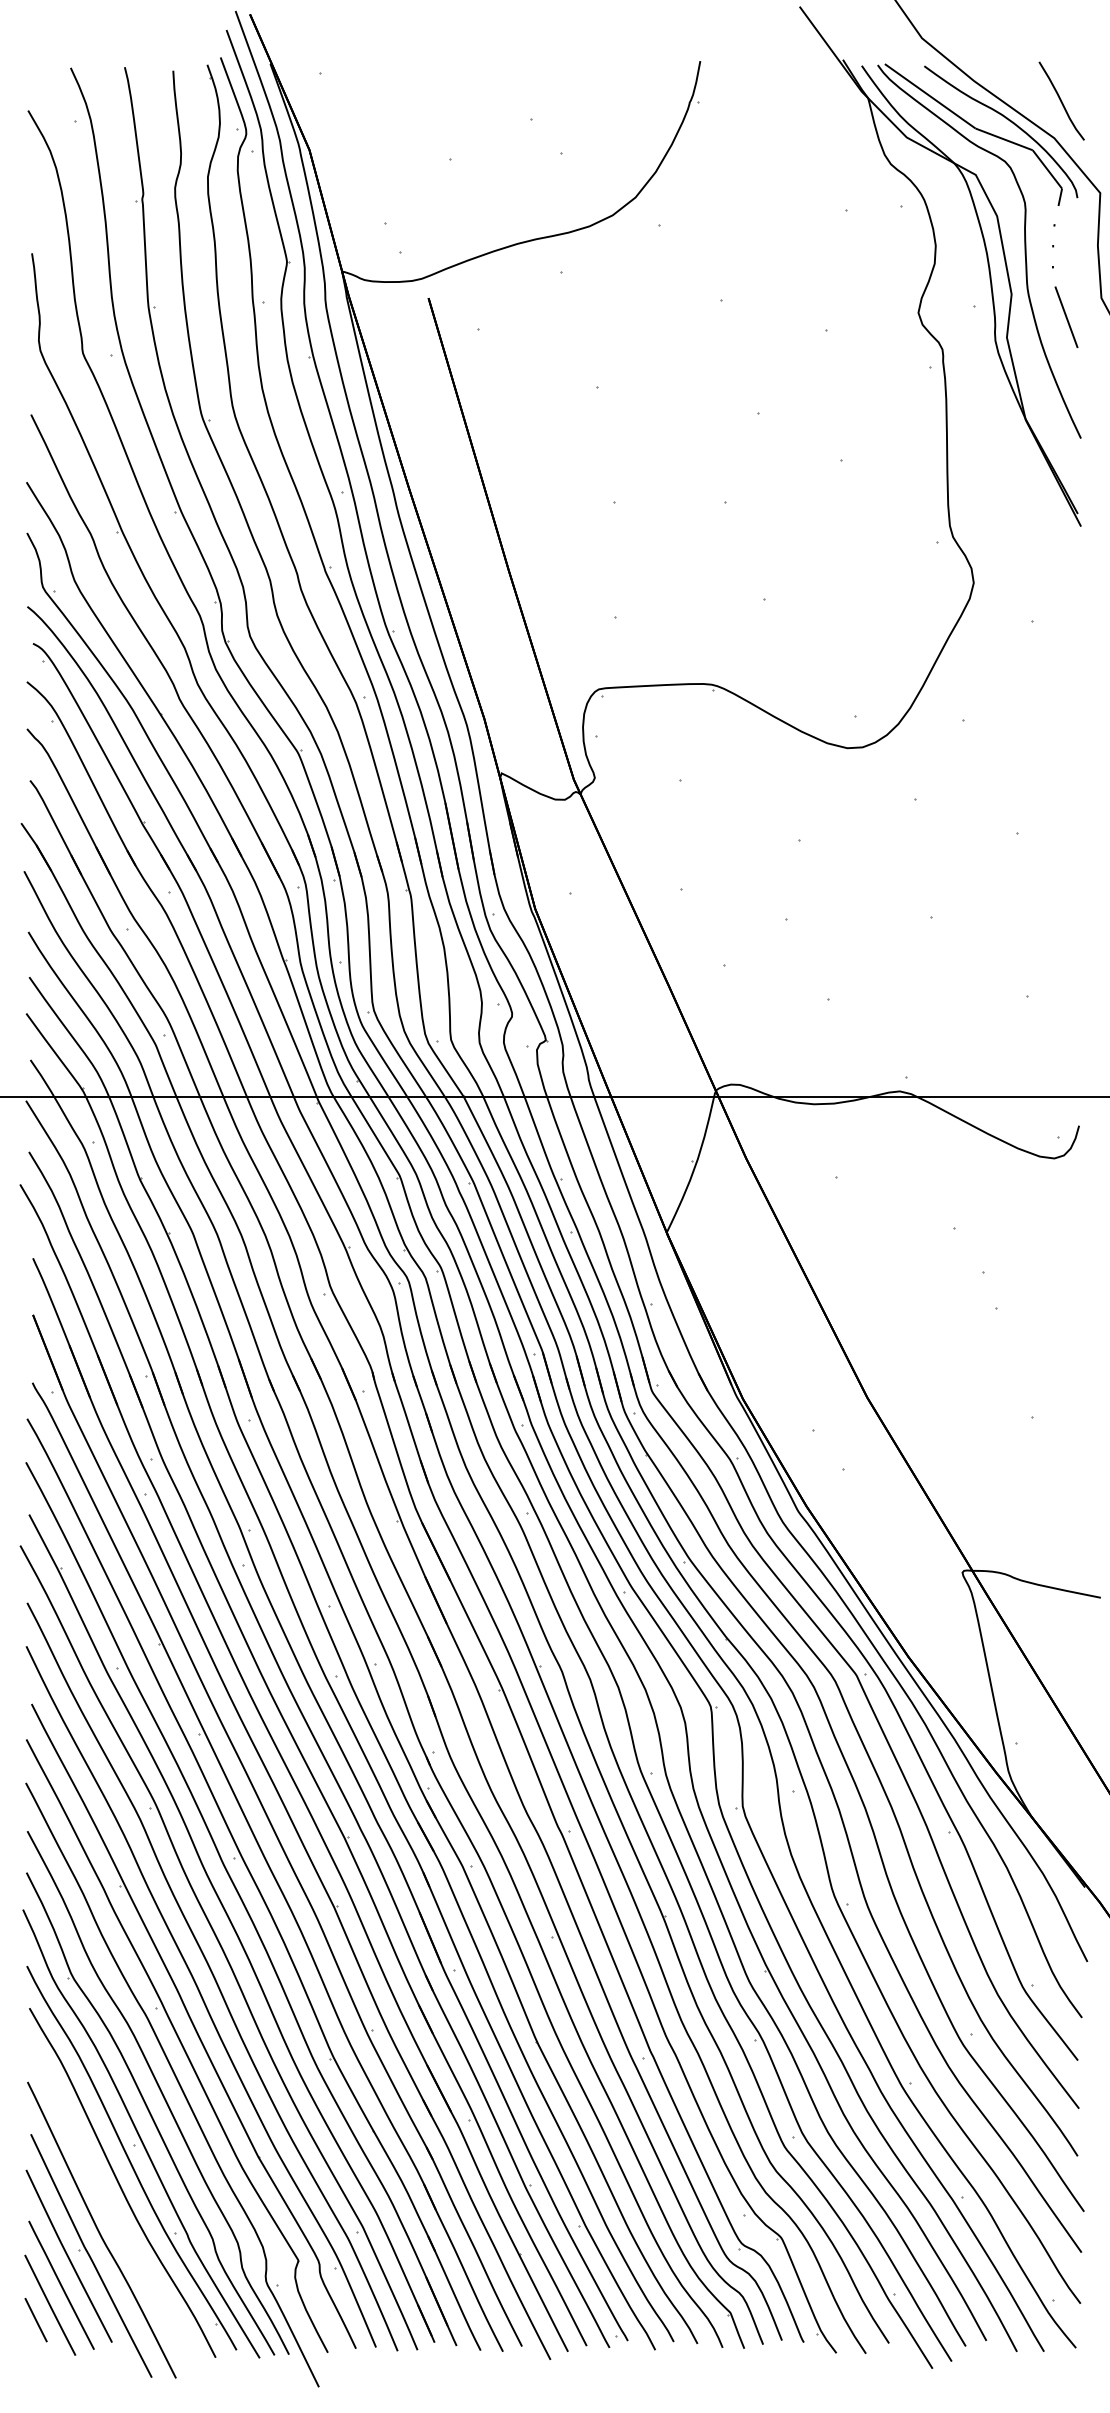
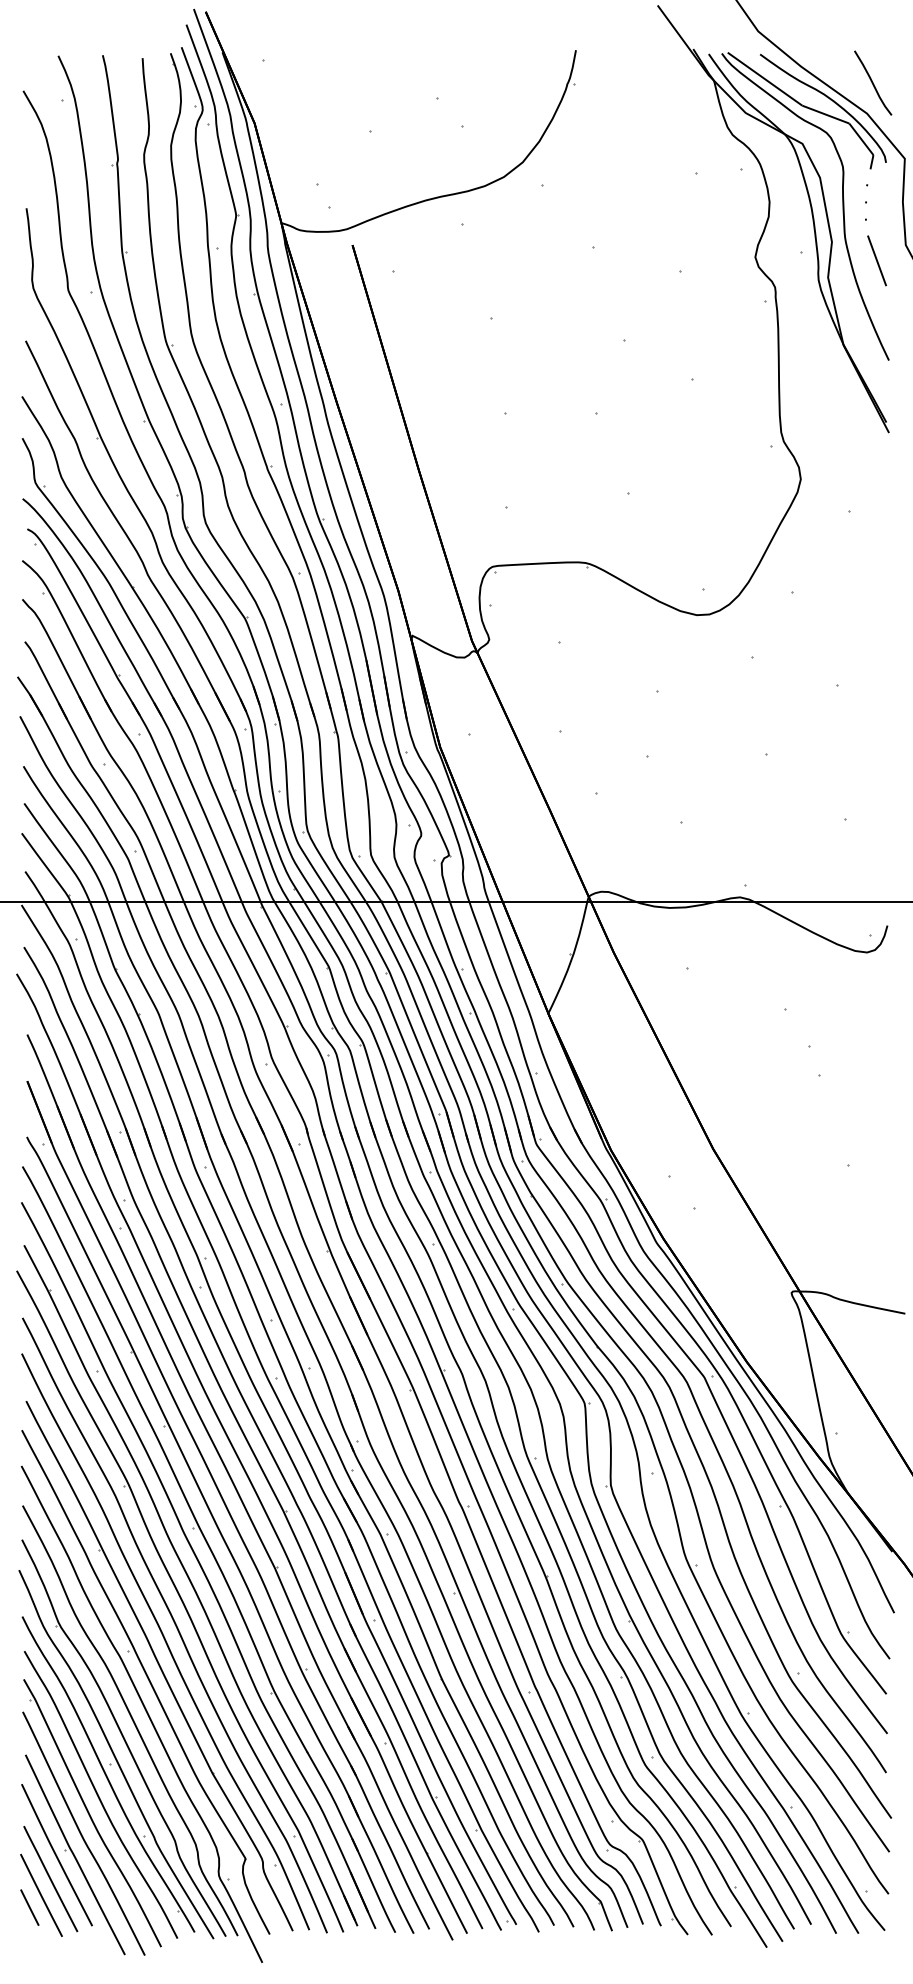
part: (112, 2205) -> (92, 1813), added

